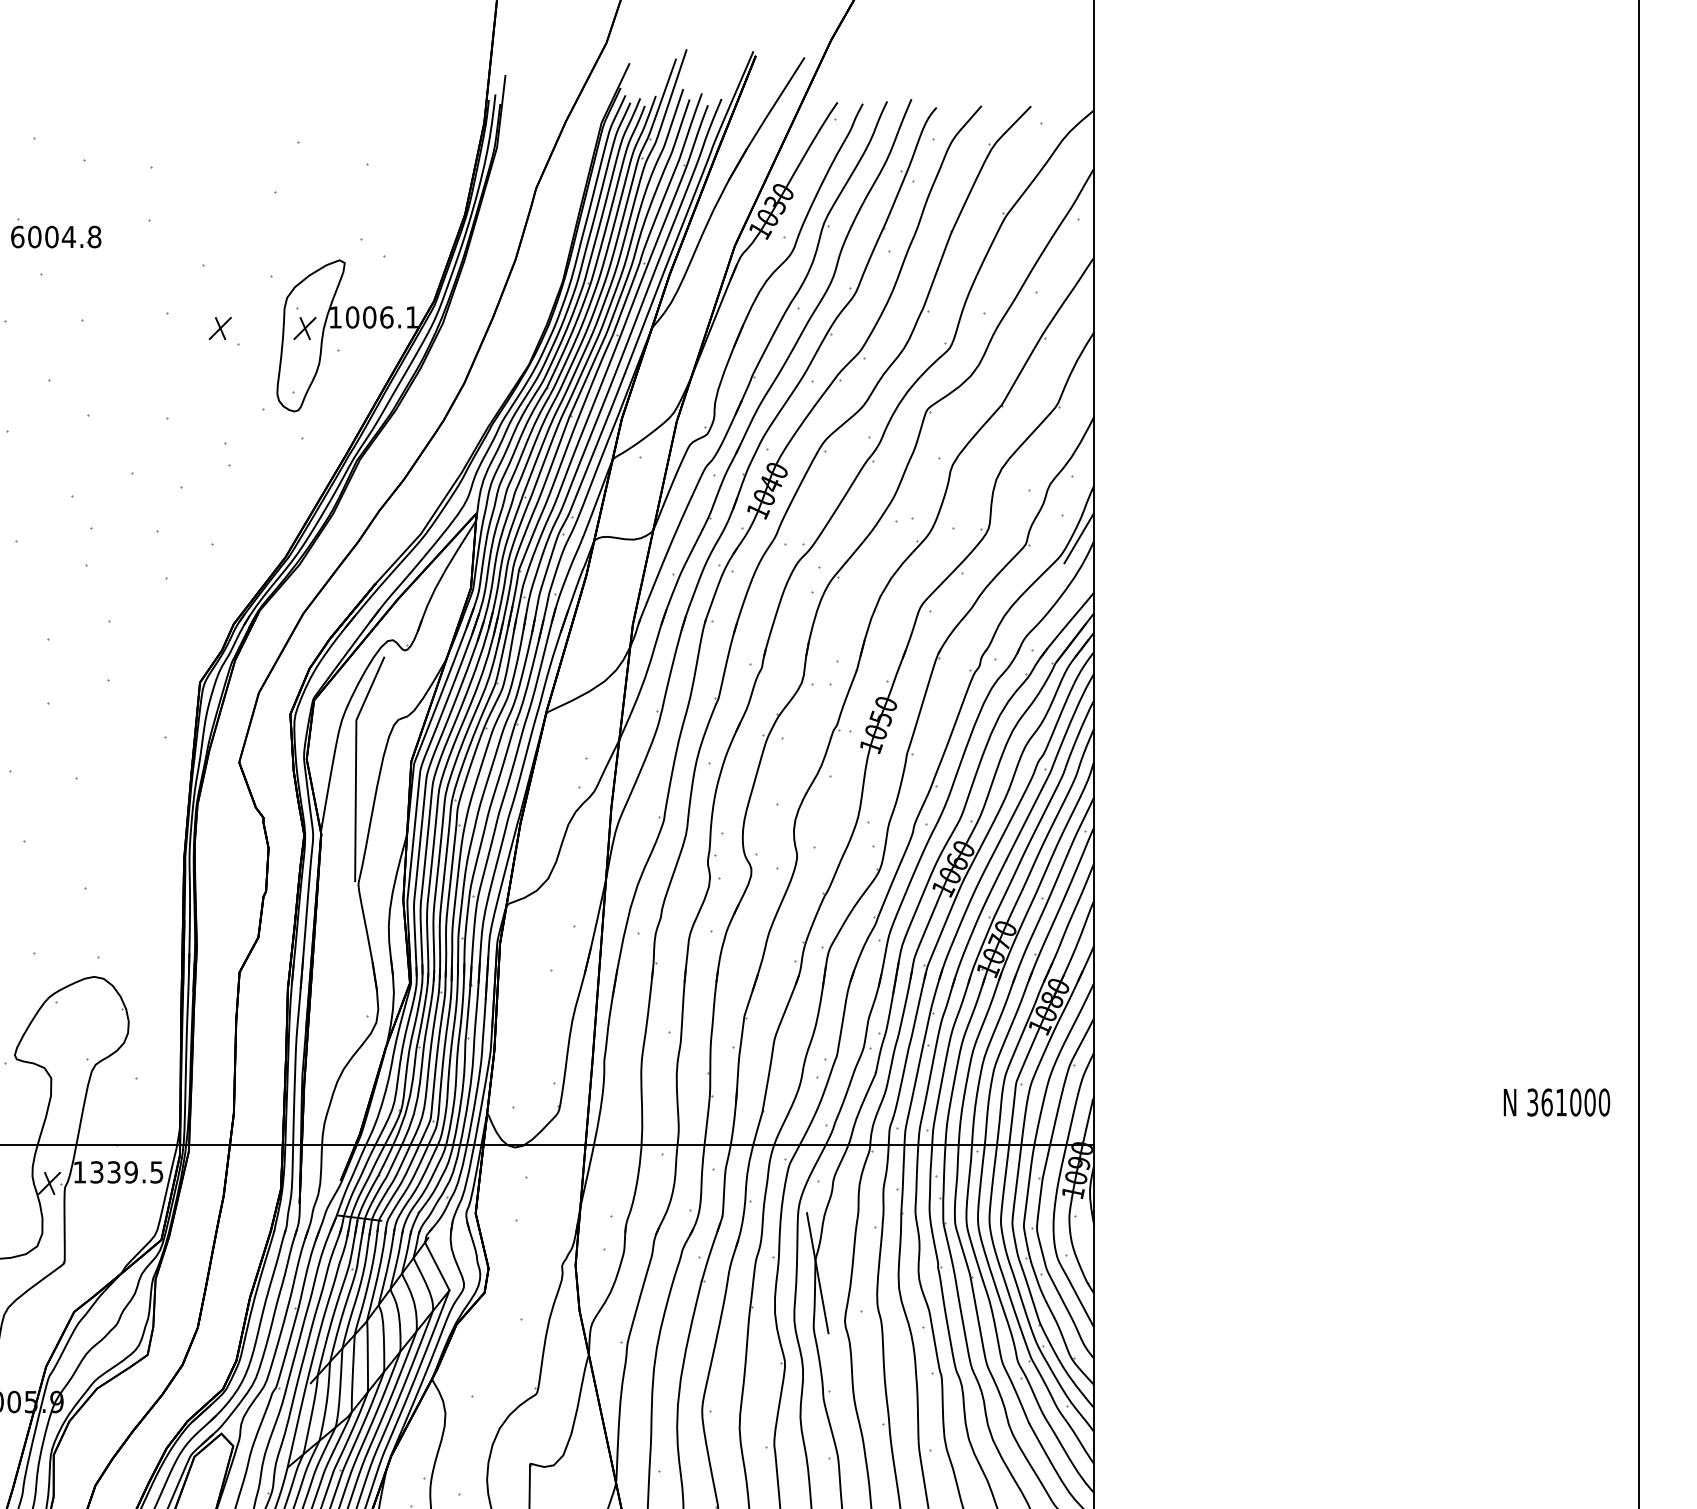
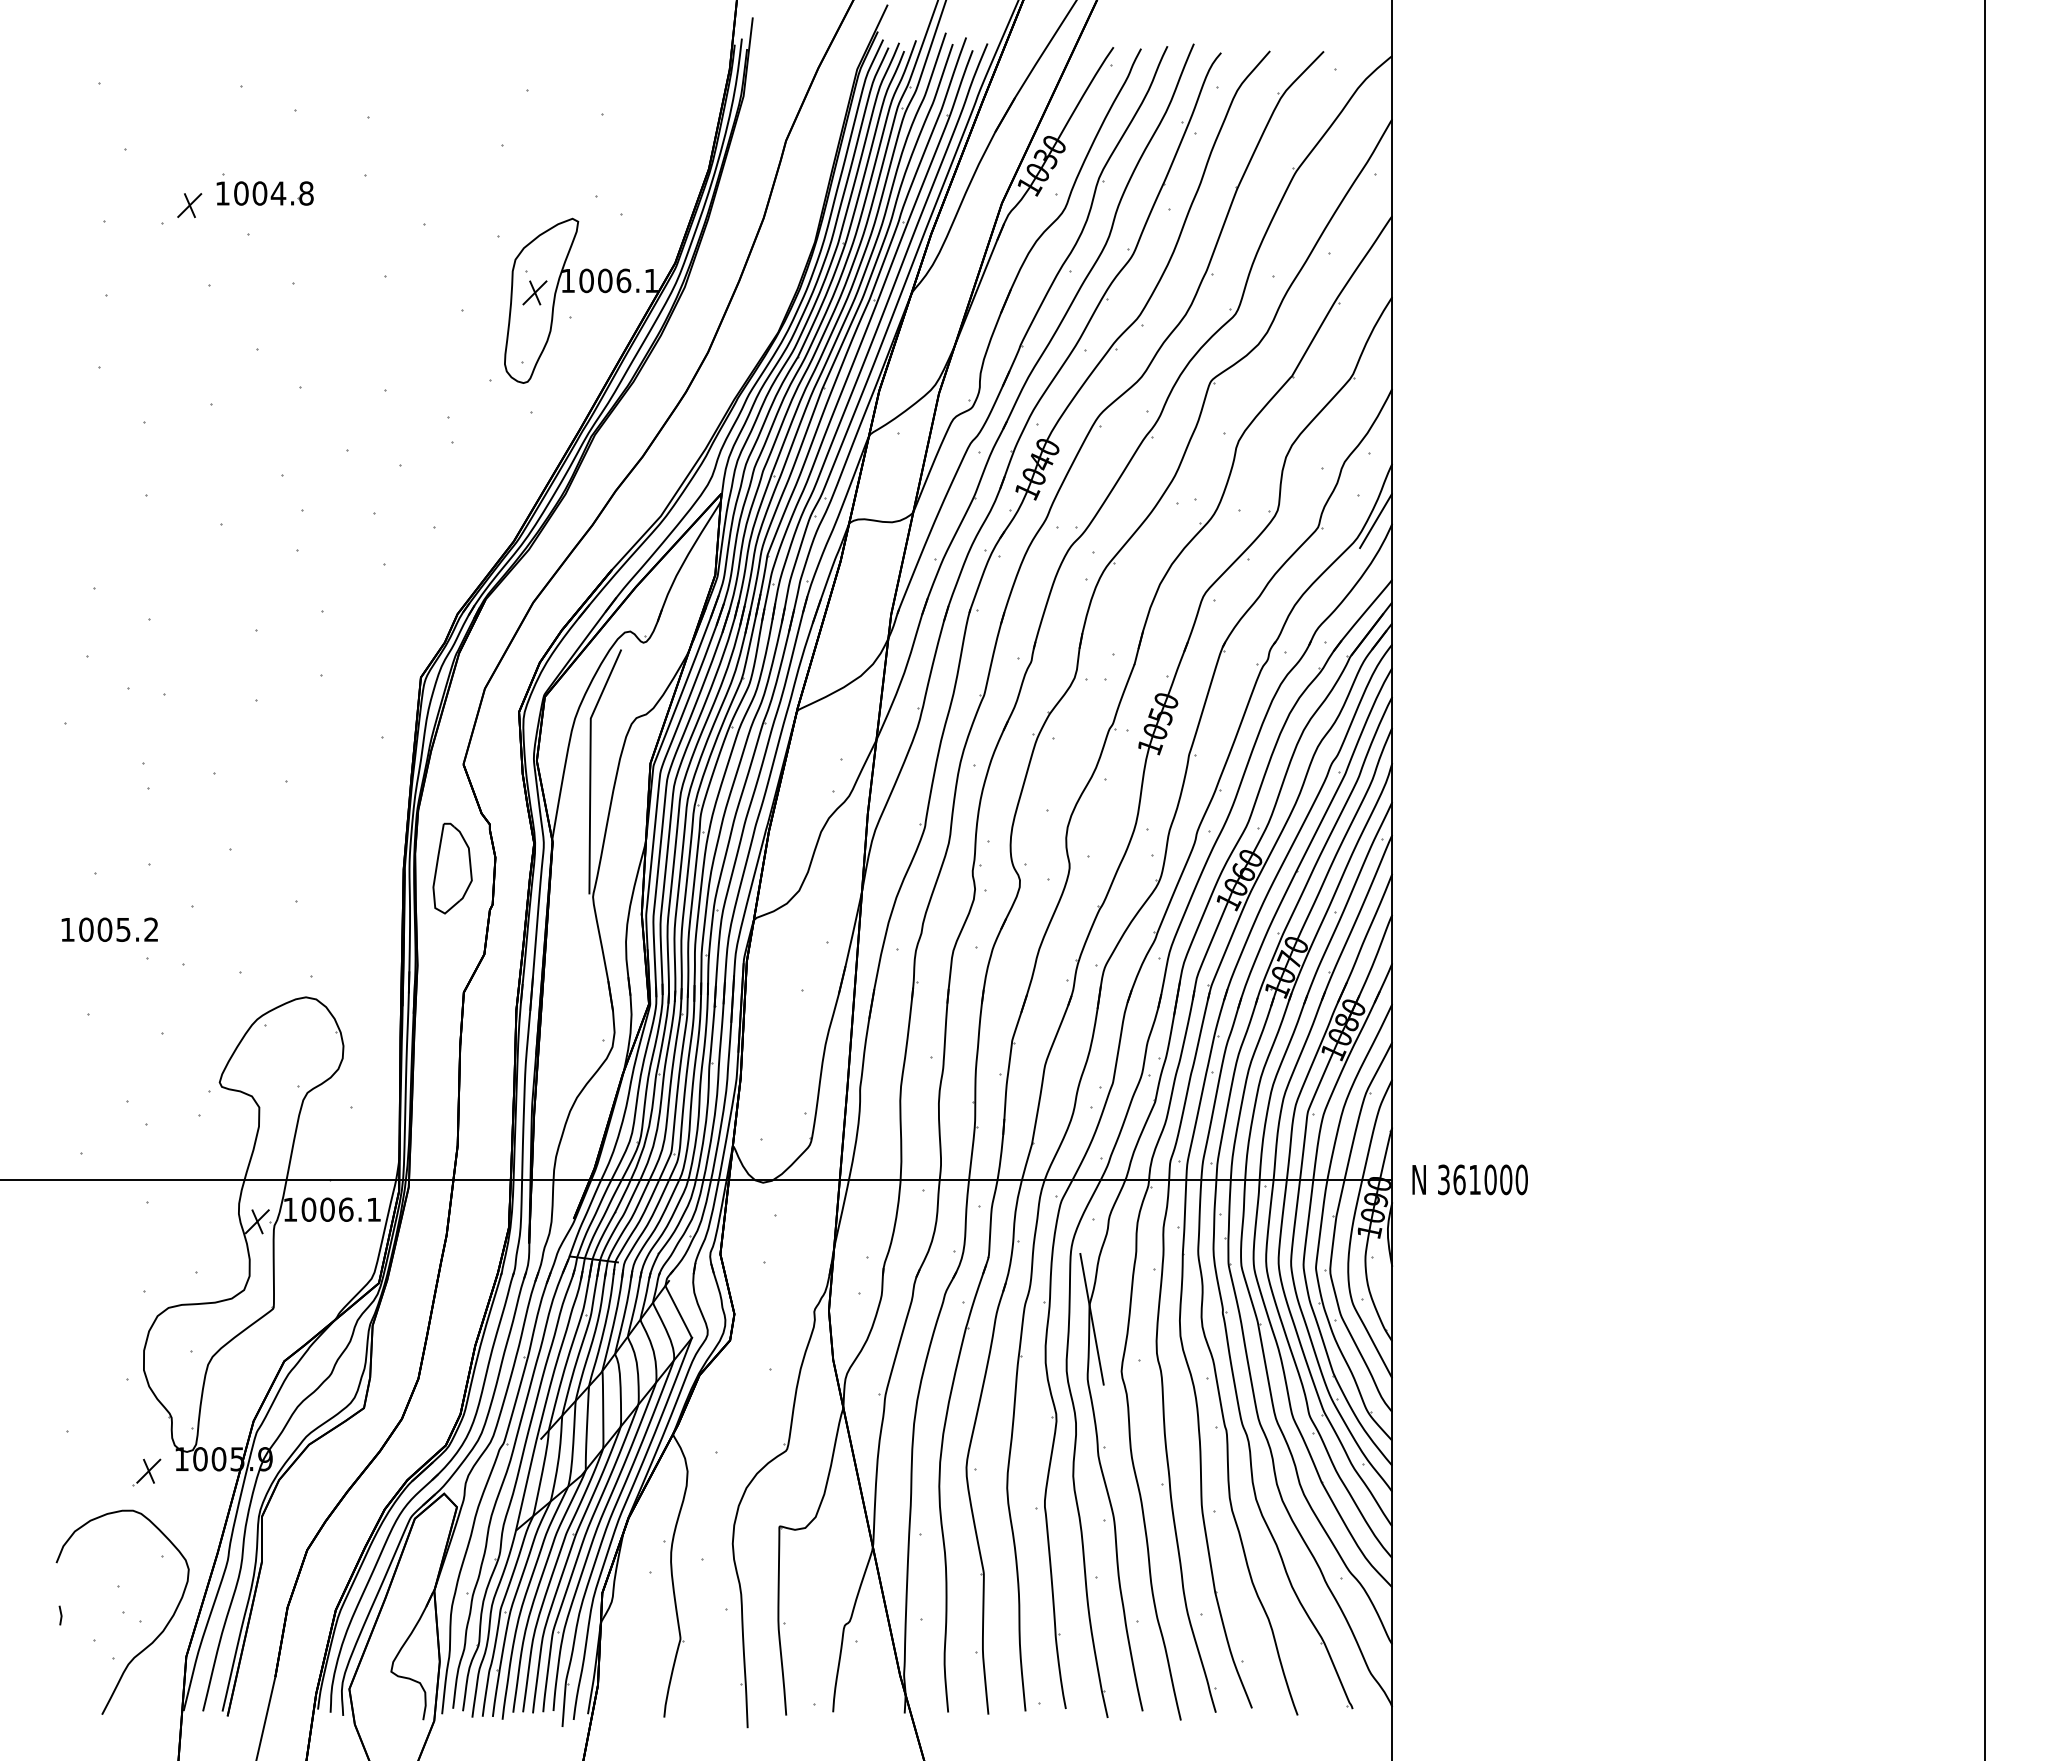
text: (17, 237) -> (222, 193), 6004.8 -> 1004.8
part: (219, 328) -> (442, 292), removed
part: (229, 858) -> (452, 868), added
text: (1556, 1102) -> (1469, 1179), moved
text: (126, 1172) -> (340, 1209), 1339.5 -> 1006.1

